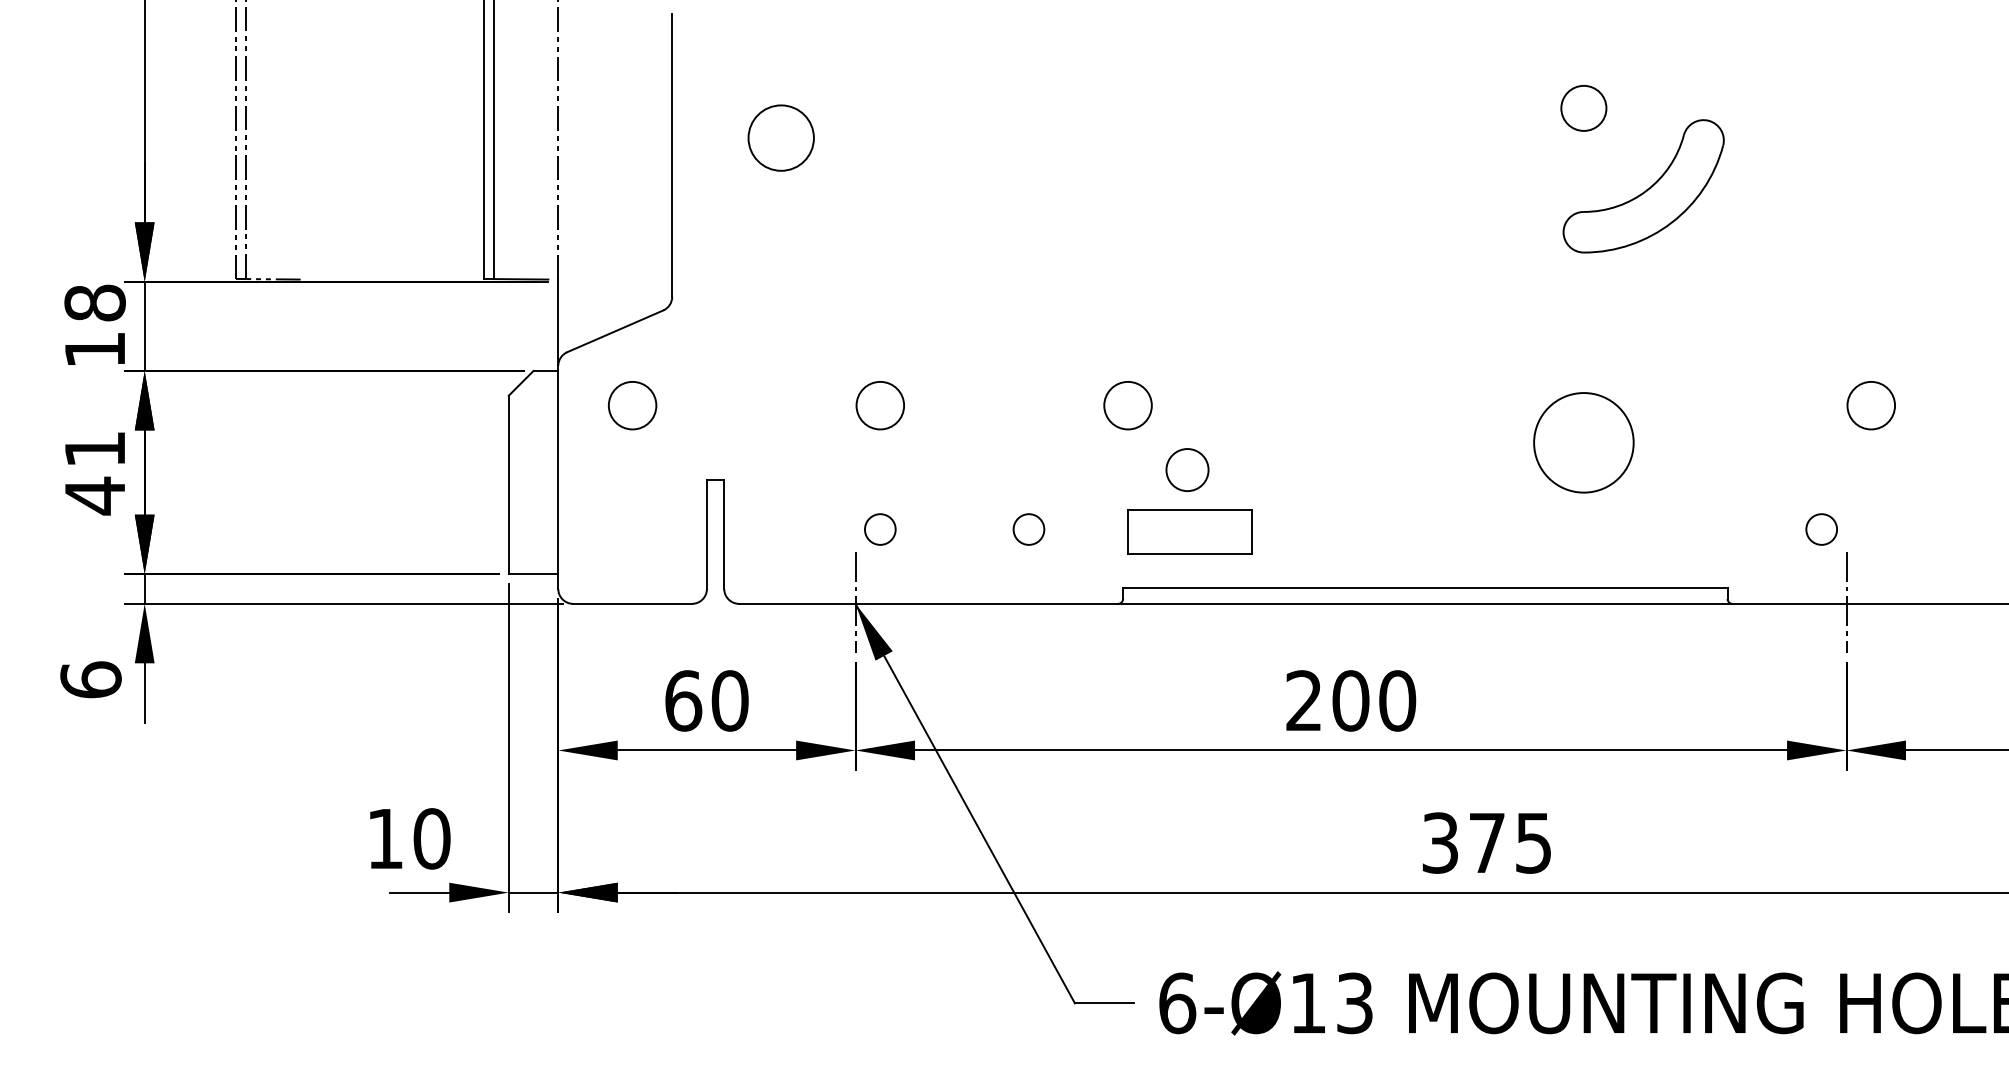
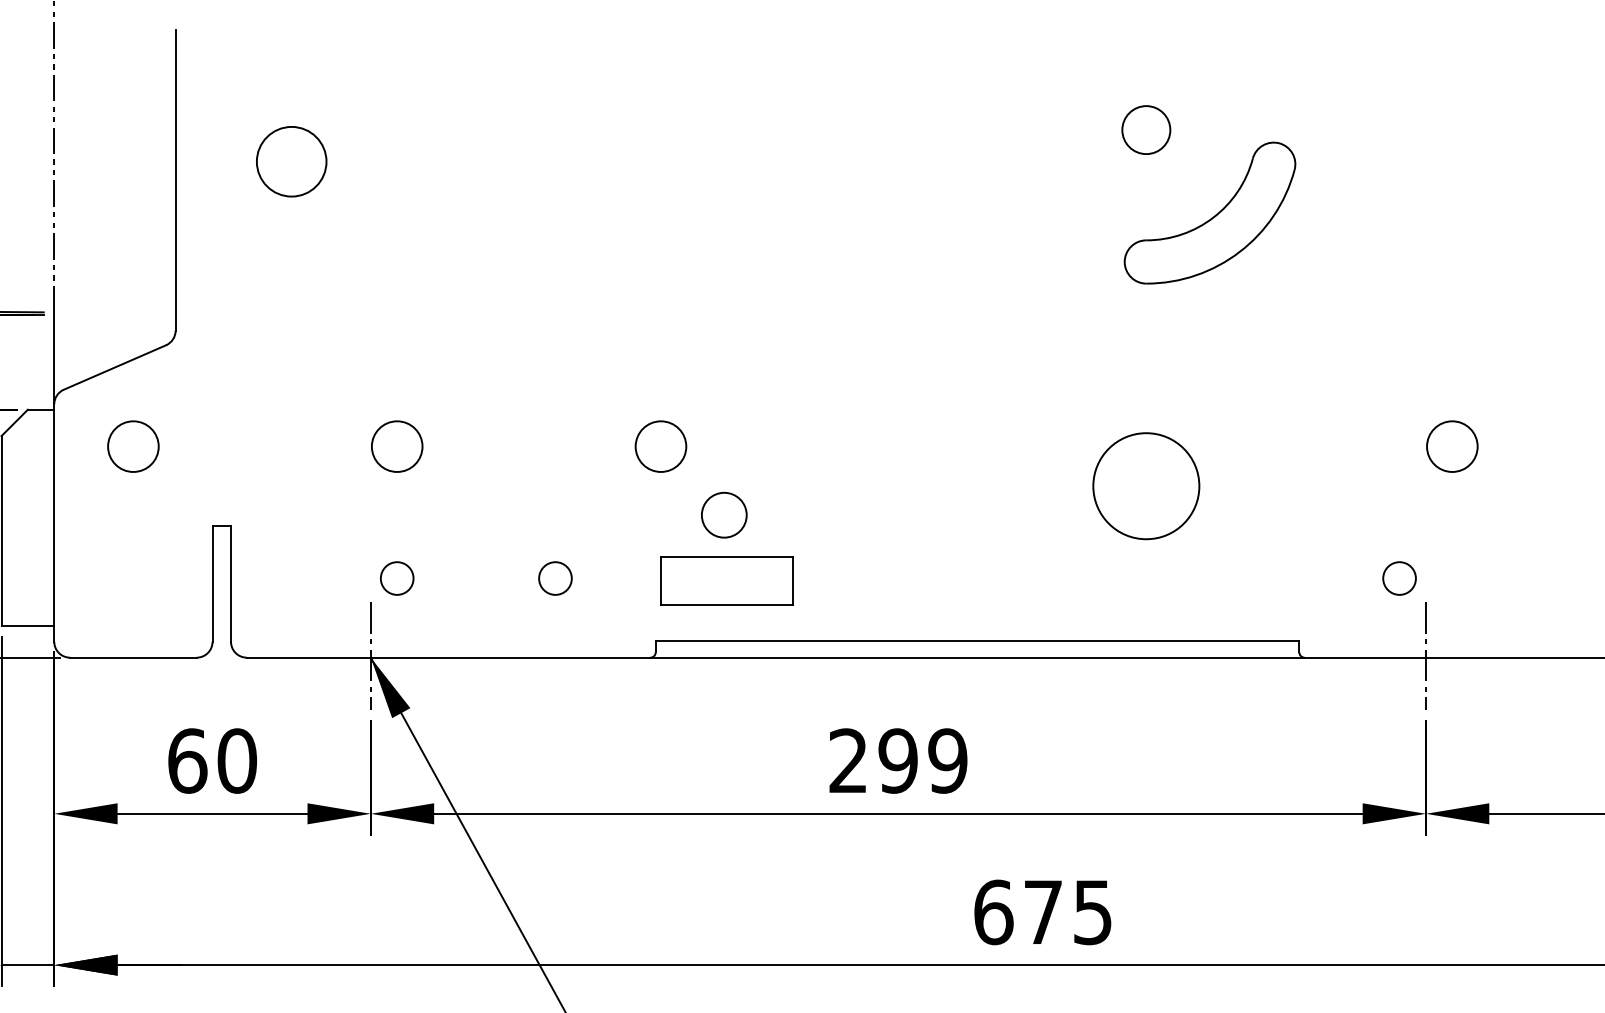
text: (1374, 700) -> (923, 760), 200 -> 299
text: (1440, 842) -> (993, 911), 375 -> 675

